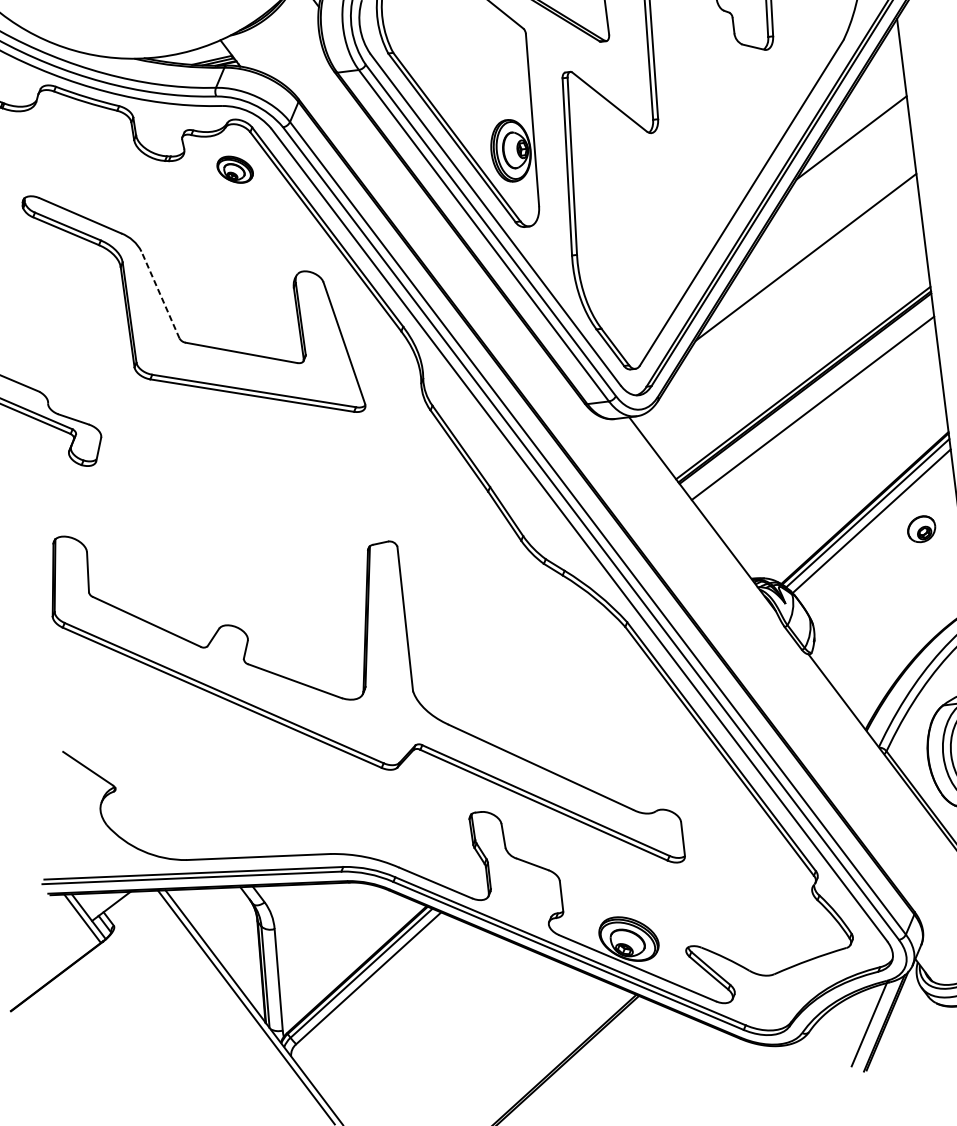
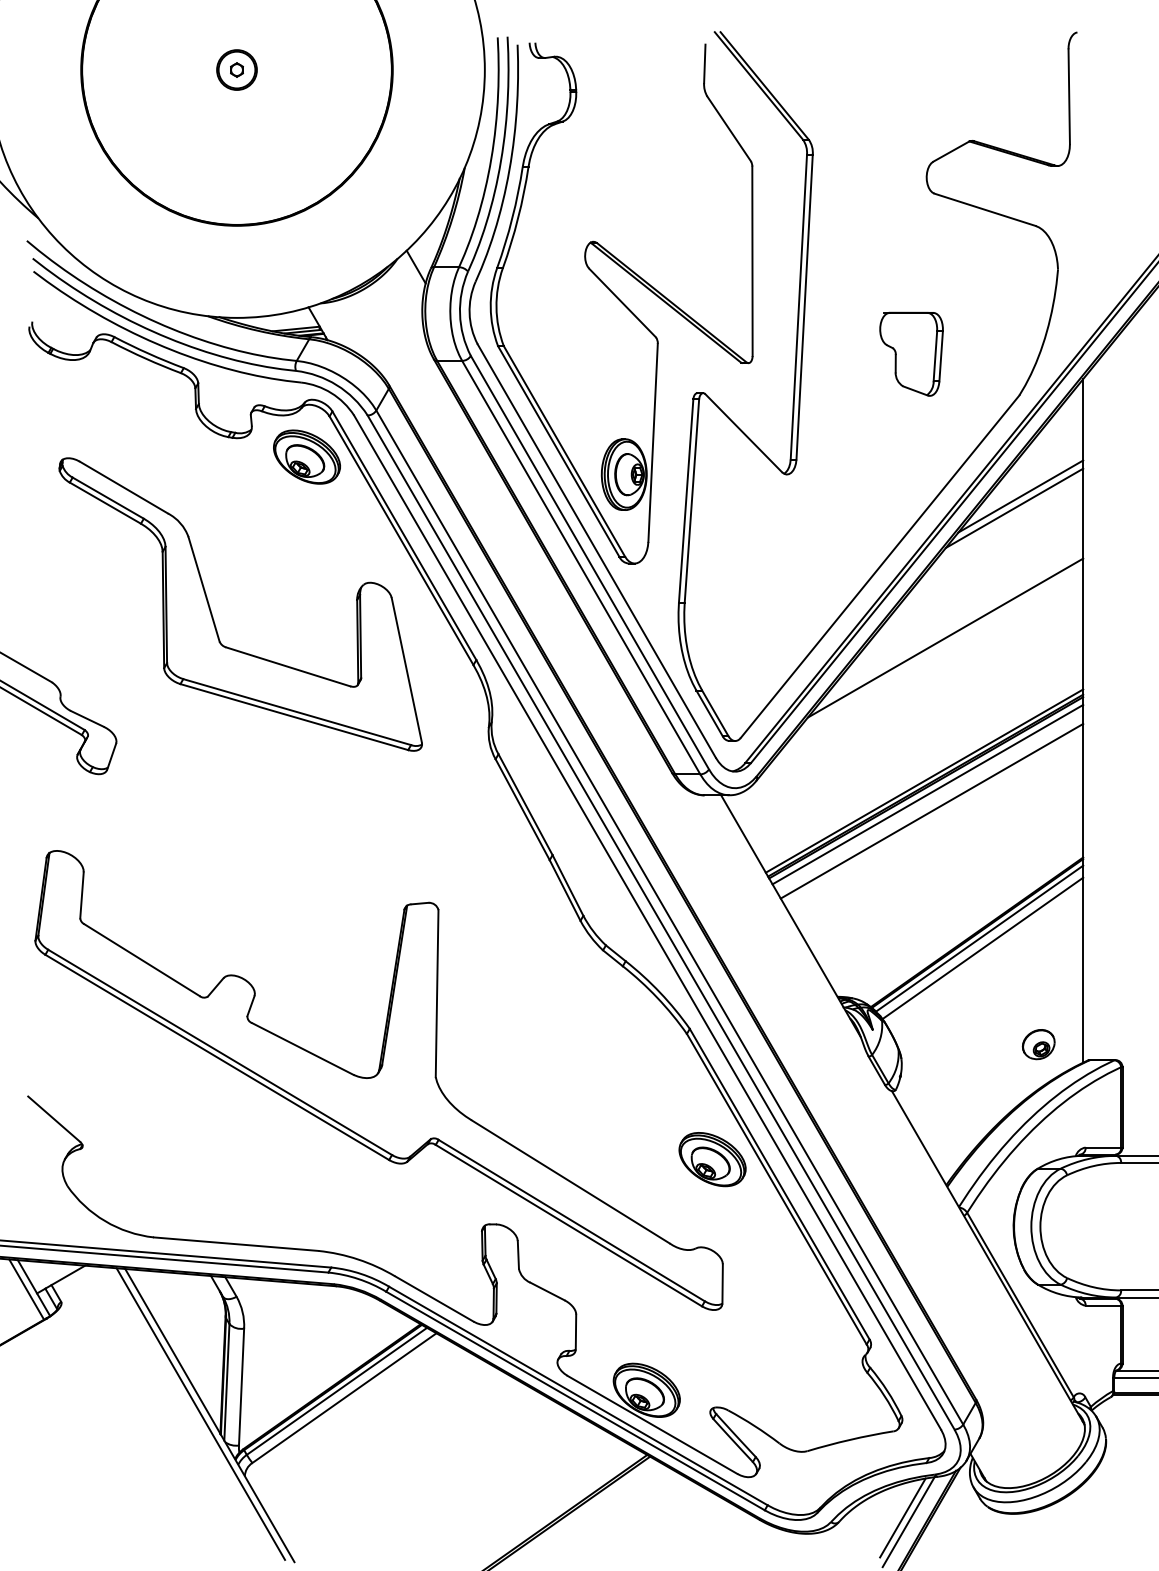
line: (855, 127) -> (1020, 496), added
part: (234, 169) -> (306, 456), size x1.67
line: (160, 295) -> (204, 589), dashed -> solid
line: (807, 394) -> (927, 794), added
part: (921, 529) -> (1038, 1044), moved
part: (660, 732) -> (712, 1159), added
line: (863, 1021) -> (902, 1517), added

